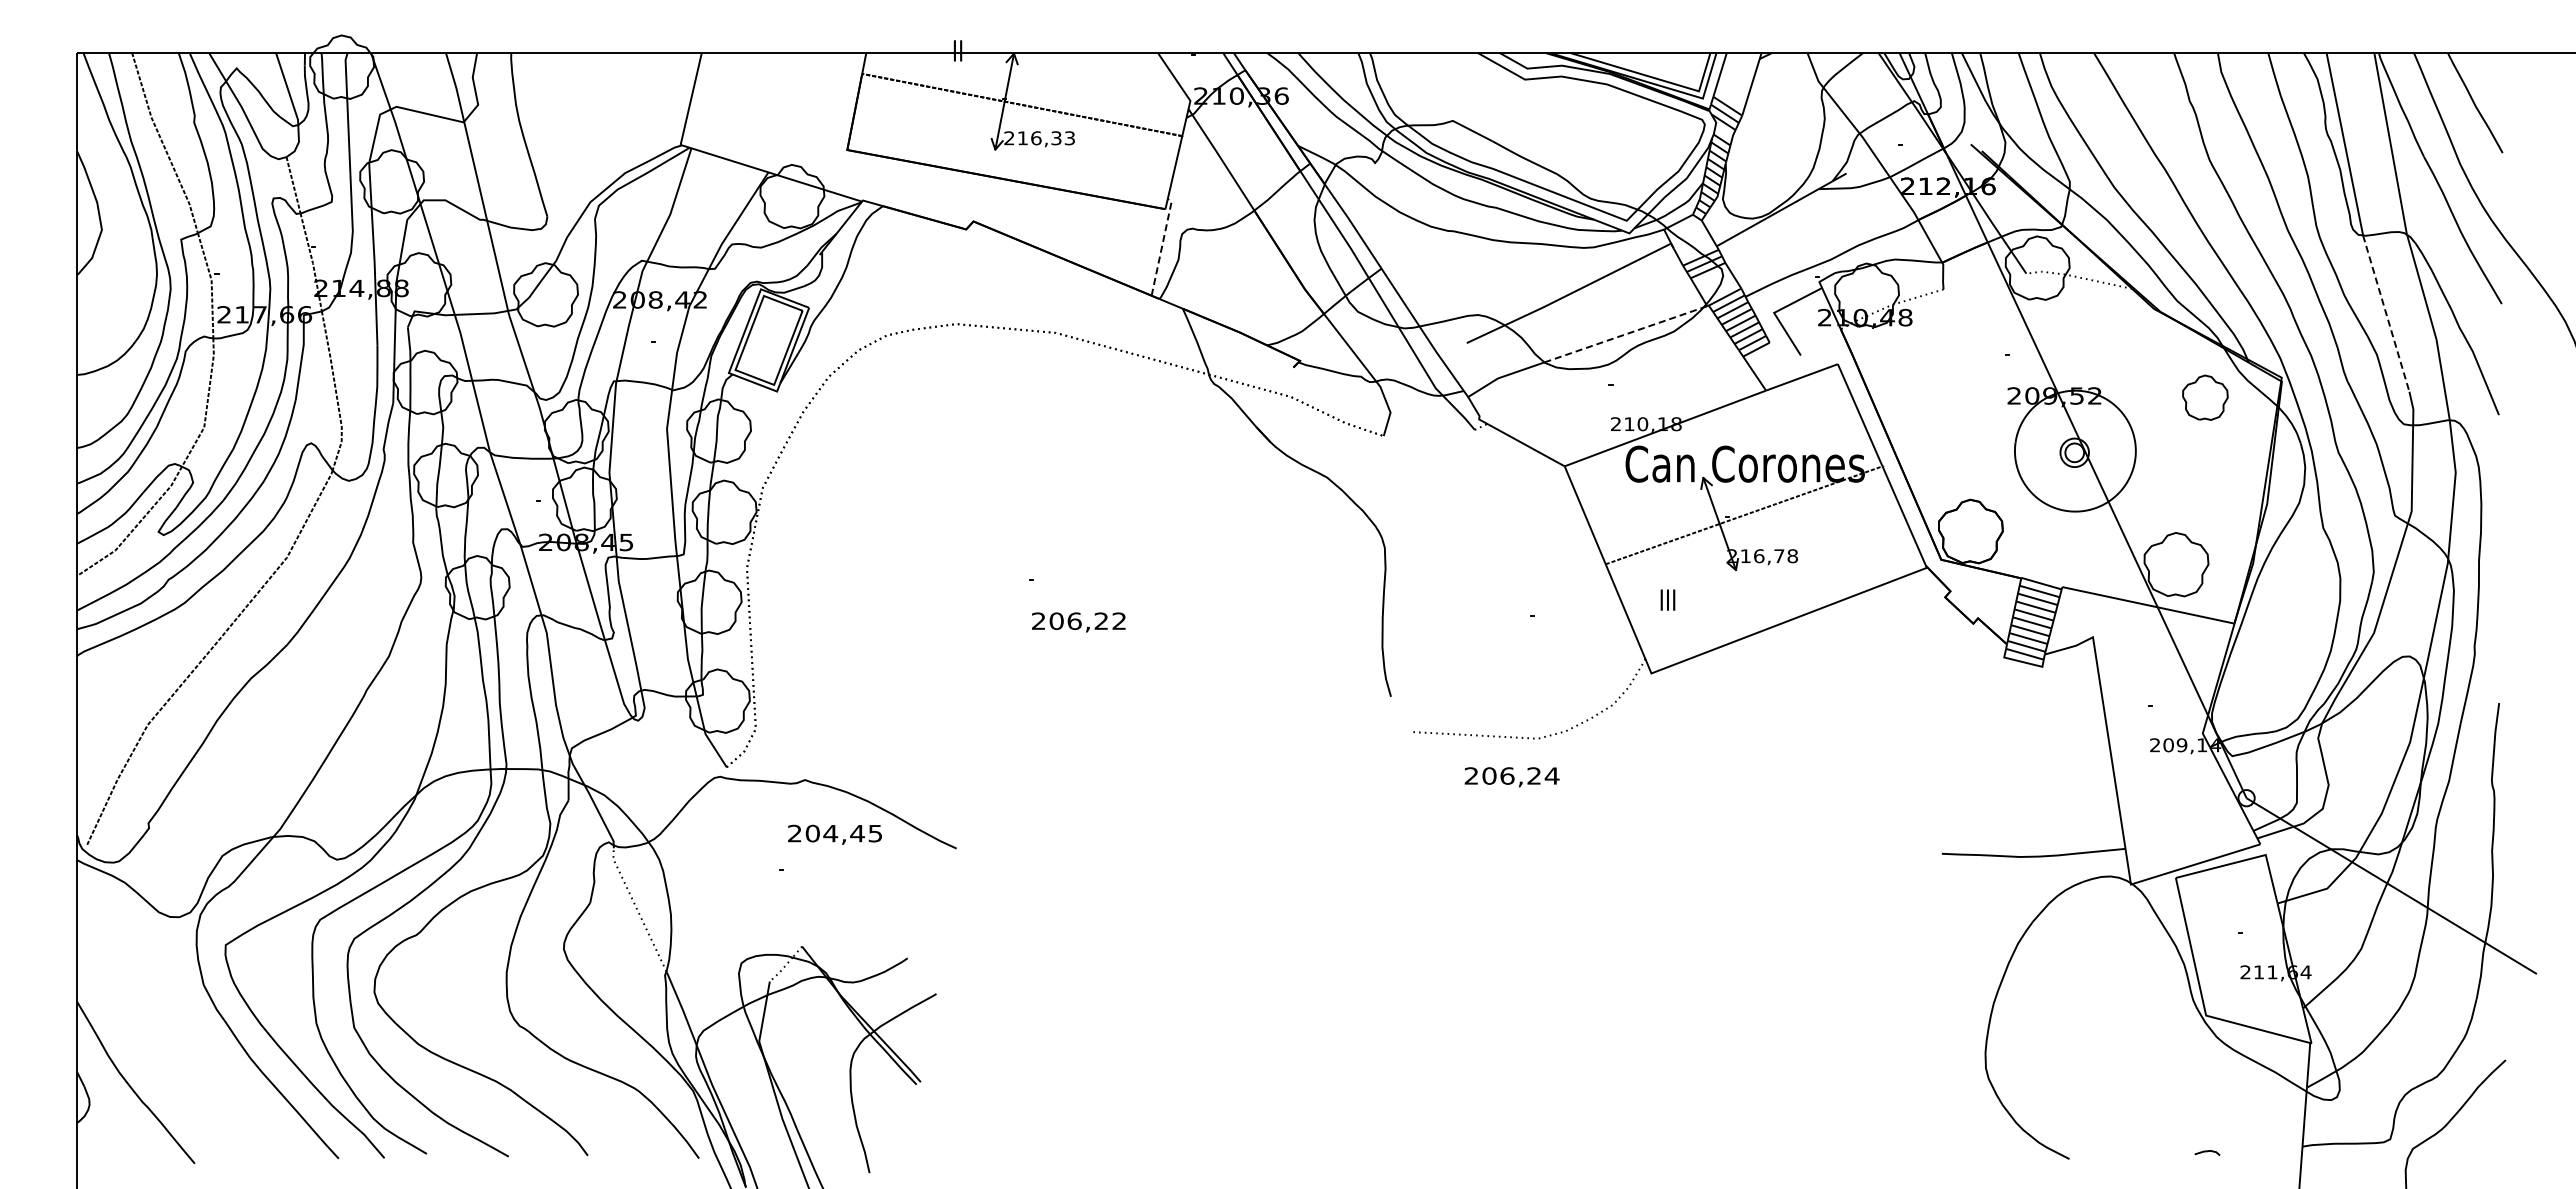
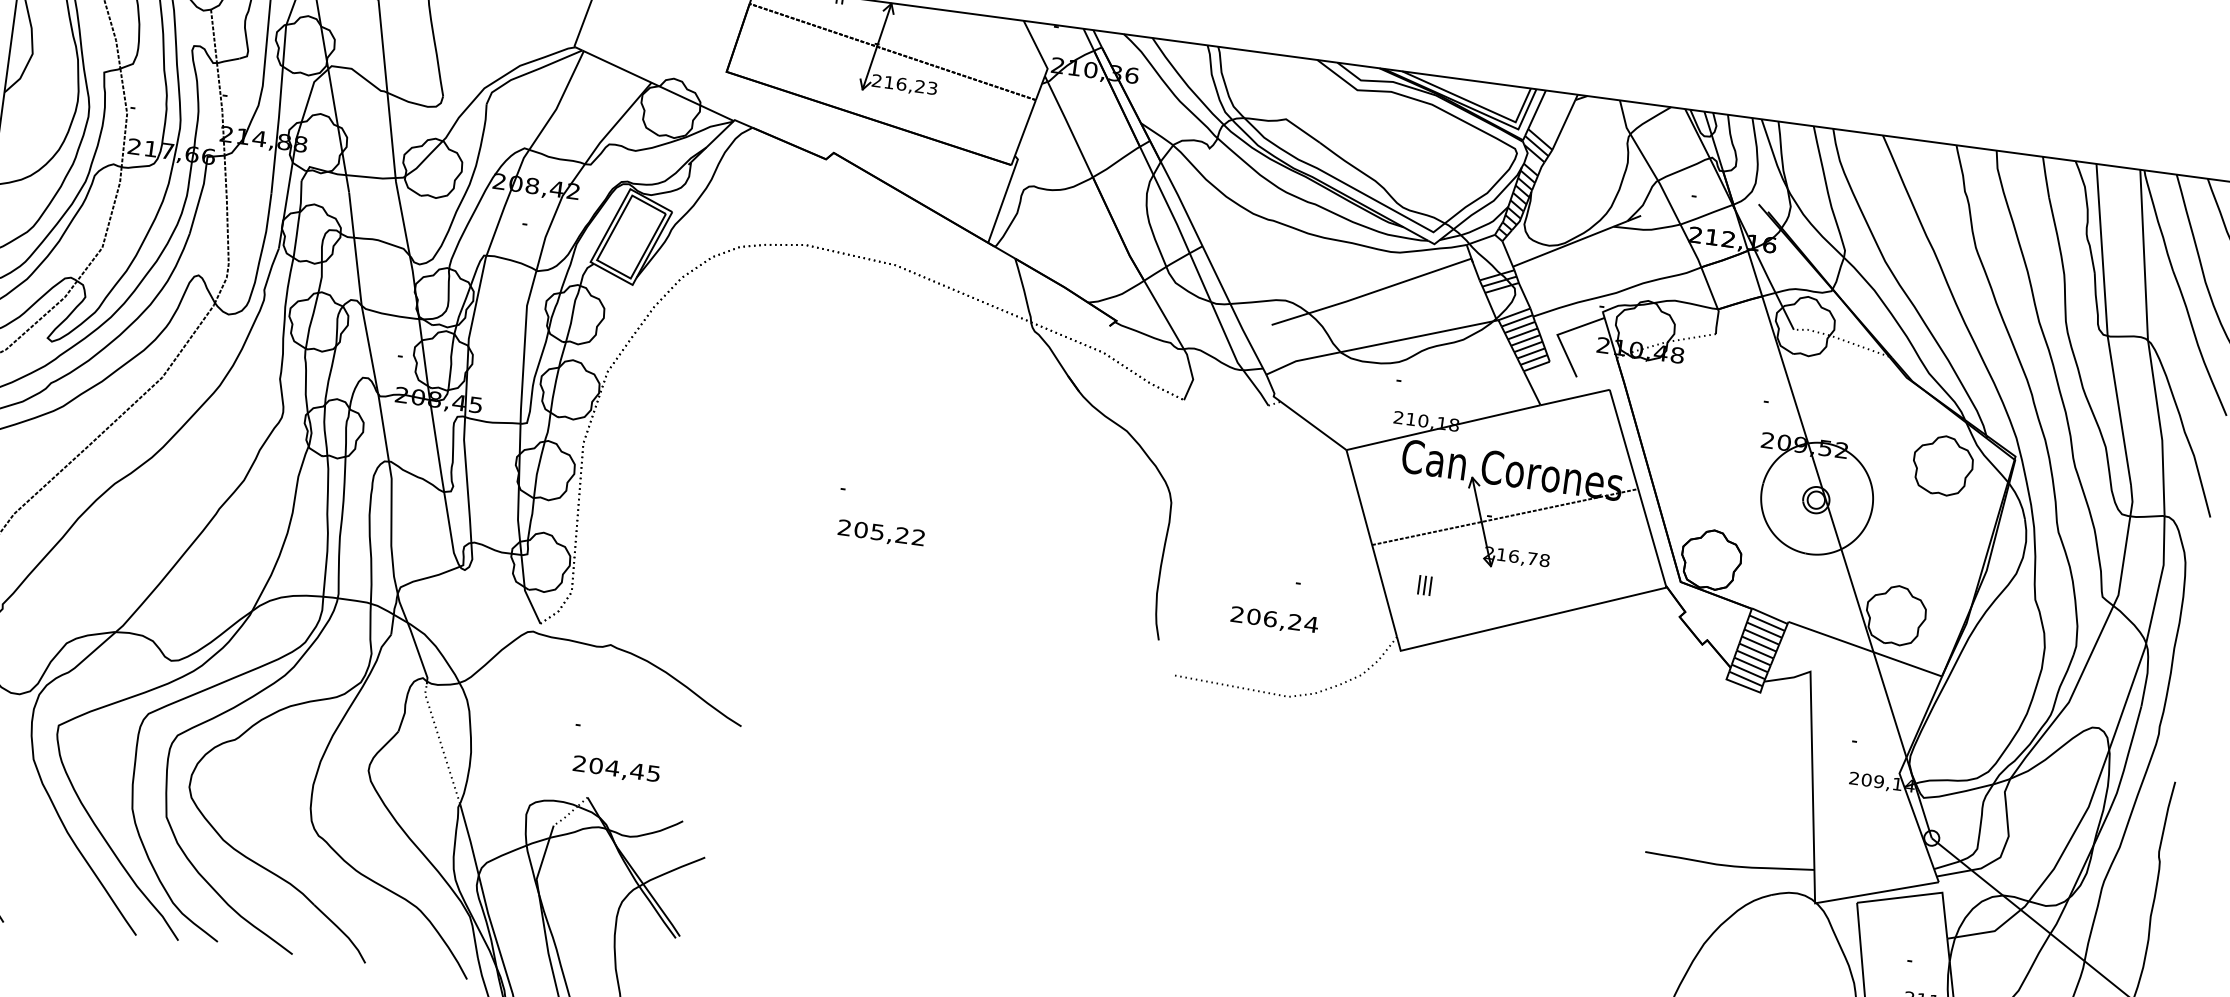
text: (1056, 138) -> (920, 86), 216,33 -> 216,23
line: (1162, 245) -> (1004, 198), dashed -> solid
line: (2386, 313) -> (2119, 410), dashed -> solid
line: (1624, 334) -> (1417, 336), dashed -> solid
part: (2205, 397) -> (1943, 465), size x1.43
text: (1074, 621) -> (877, 532), 206,22 -> 205,22
text: (1511, 777) -> (1273, 620), moved
text: (834, 834) -> (616, 769), moved

